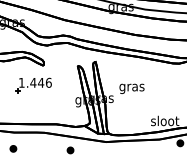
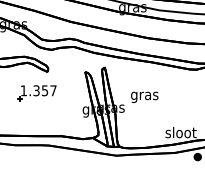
text: (40, 82) -> (44, 90), 1.446 -> 1.357
part: (13, 148) -> (14, 162), removed
part: (70, 150) -> (77, 164), removed

